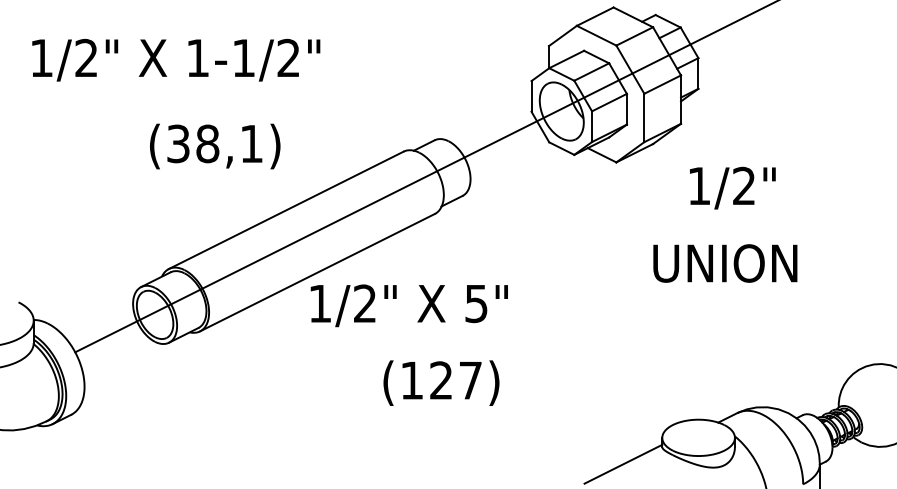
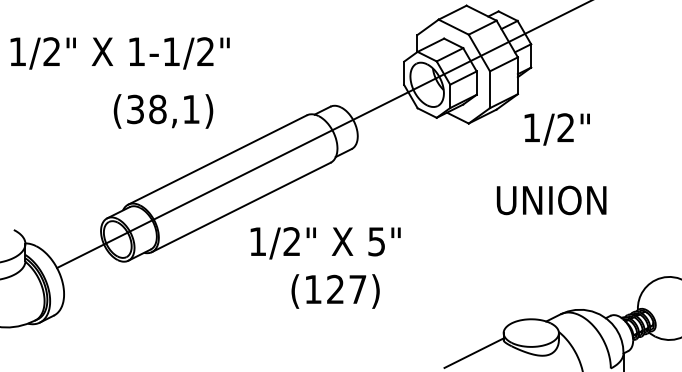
text: (176, 59) -> (120, 52), moved
text: (732, 187) -> (557, 128), moved
text: (408, 305) -> (325, 243), moved

